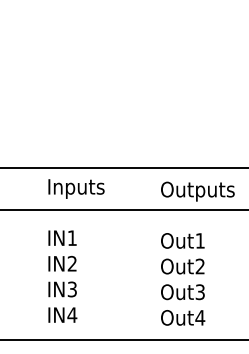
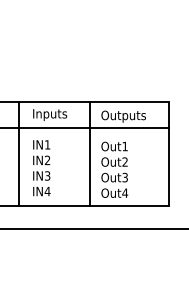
line: (24, 254) -> (18, 154), added
line: (141, 254) -> (89, 154), added

